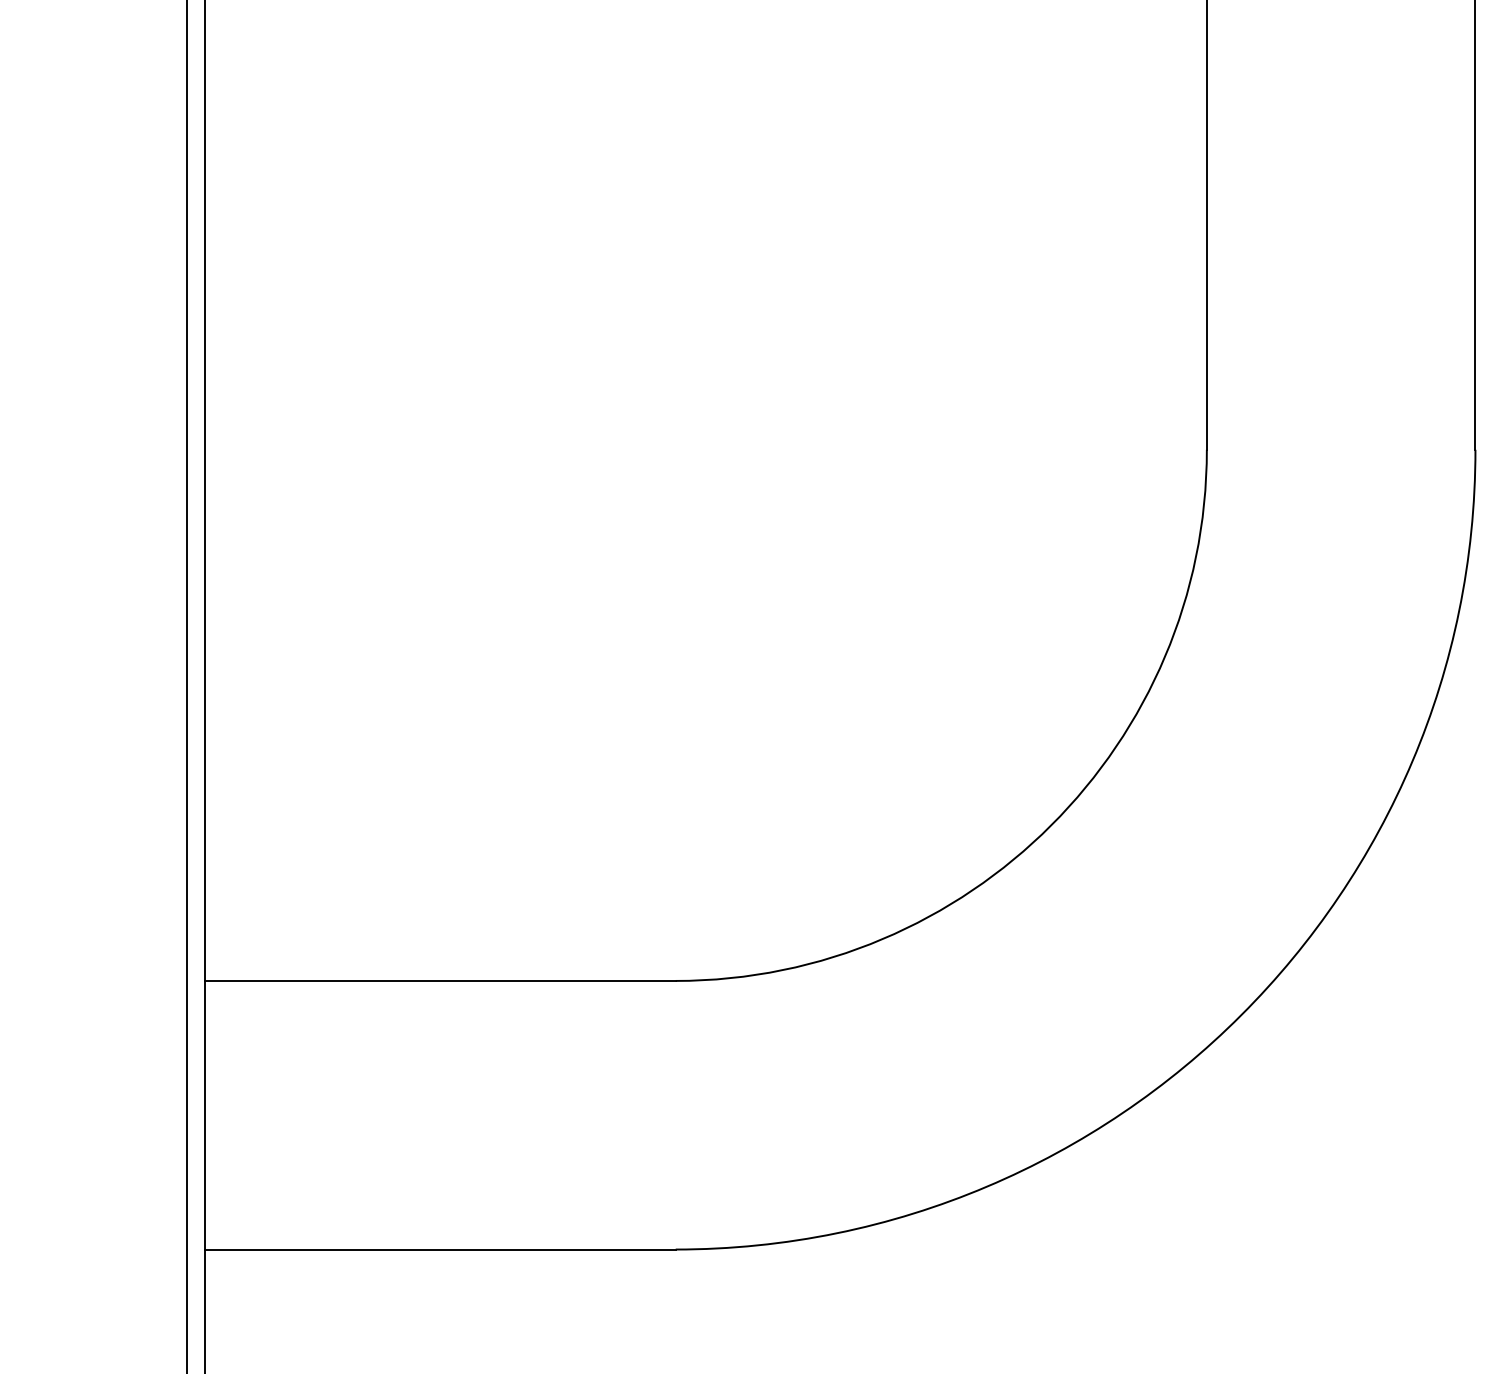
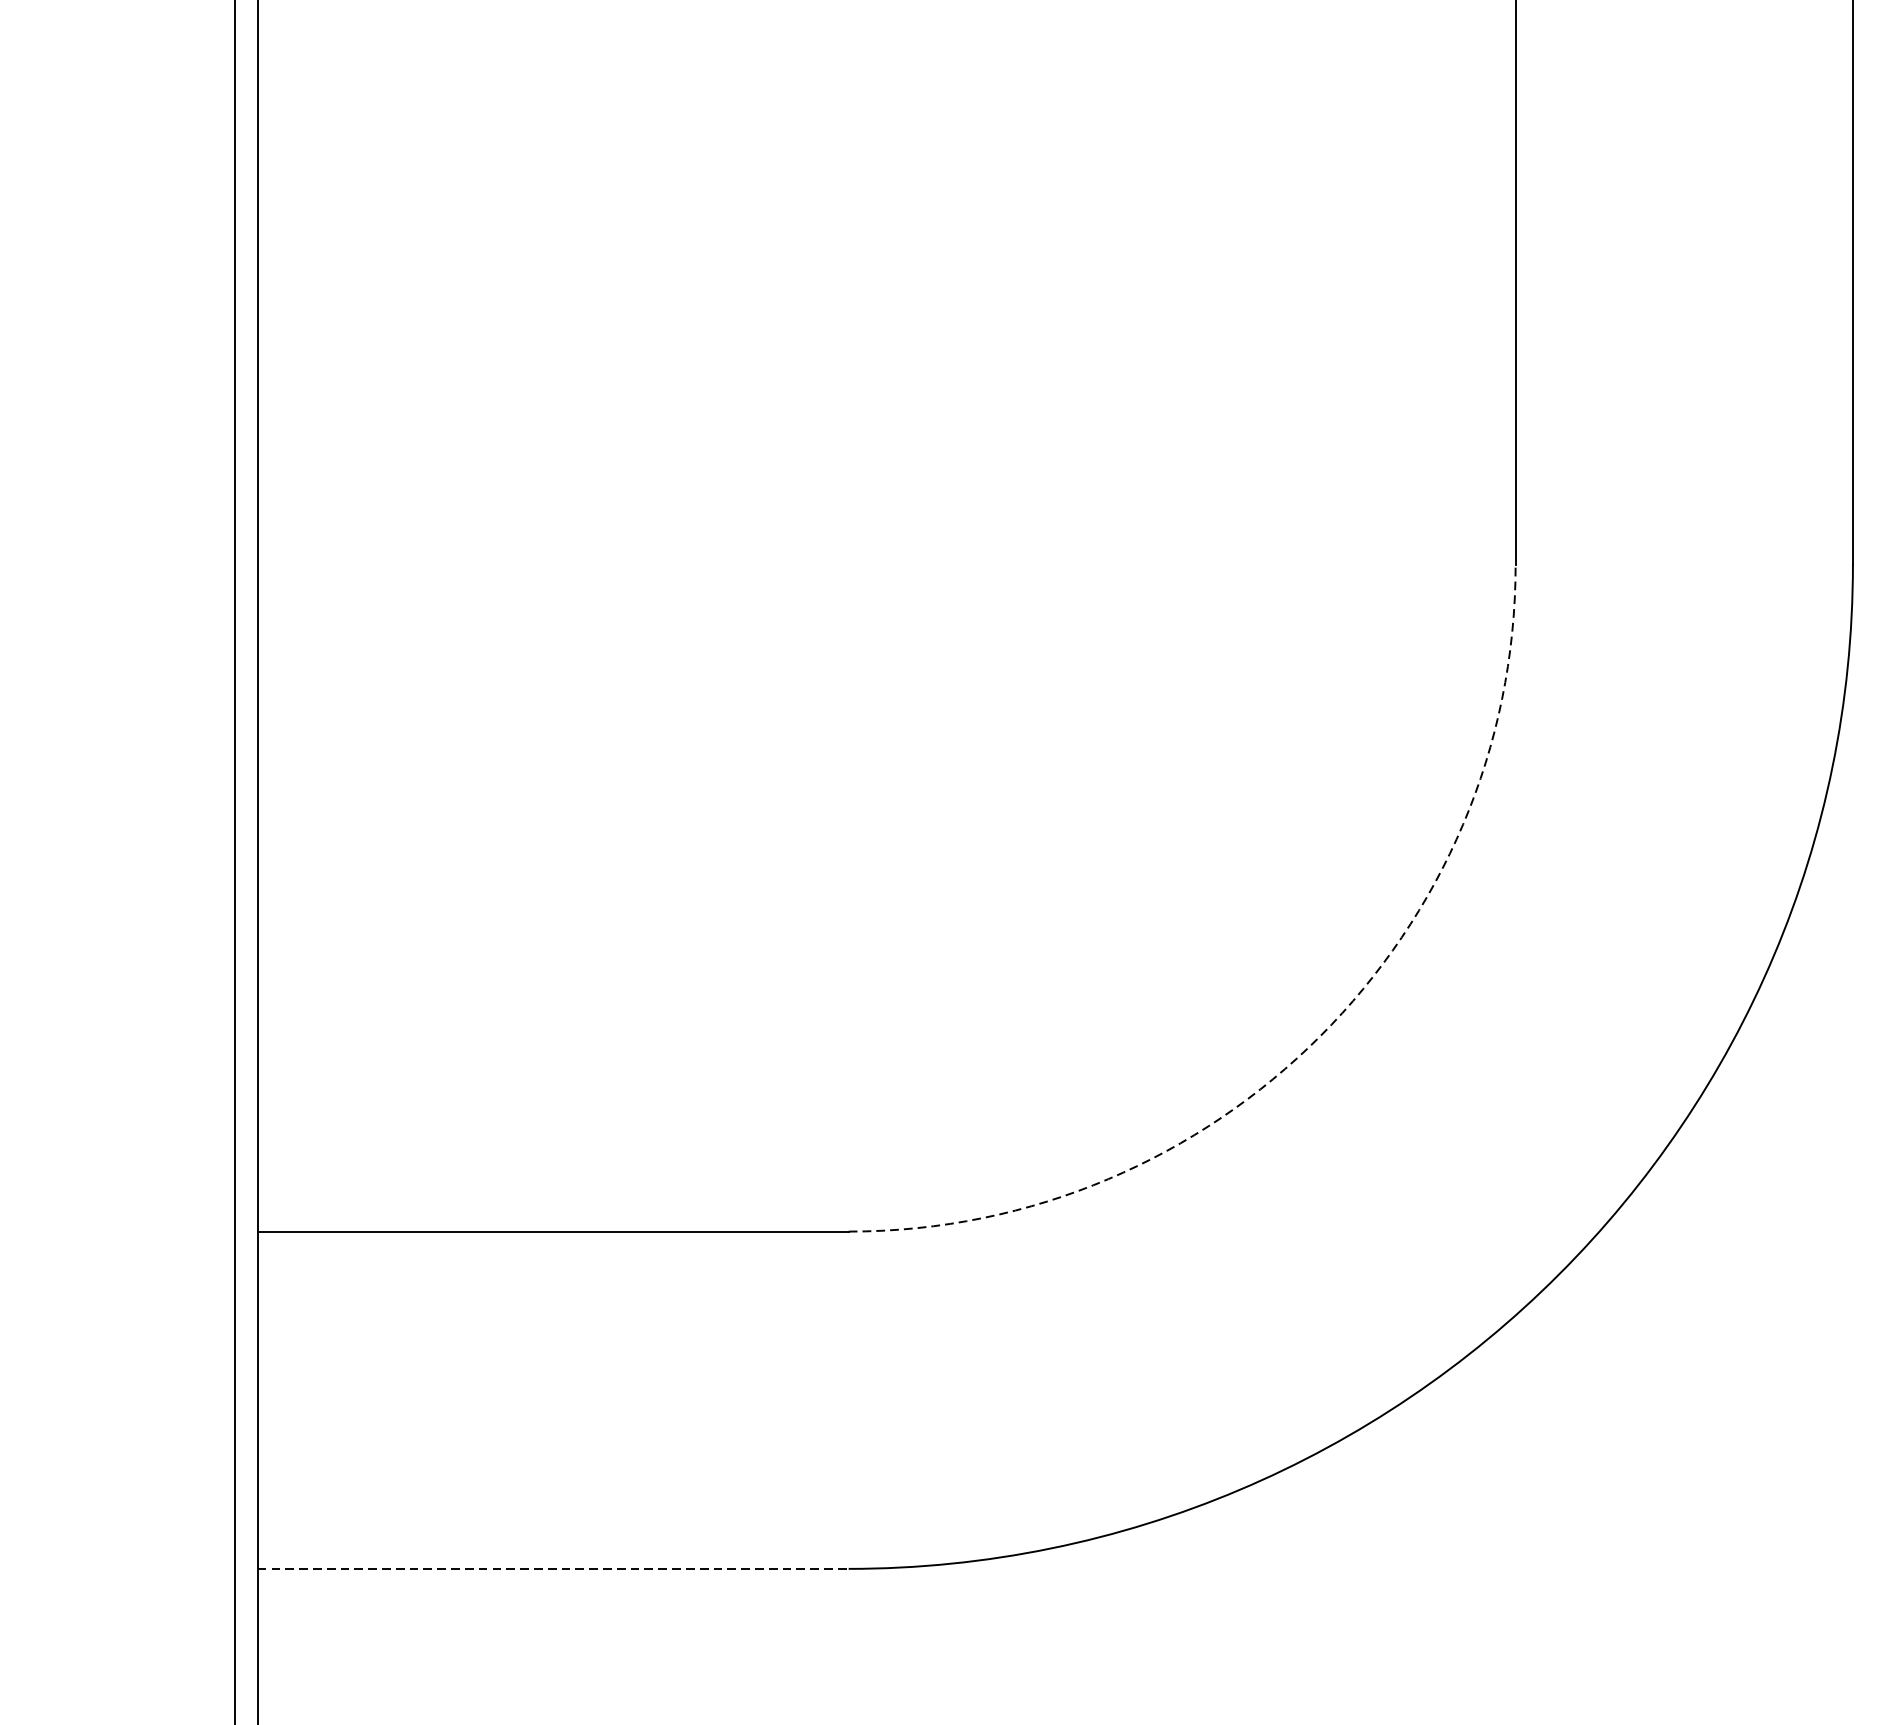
arc: (1051, 825) -> (1320, 1036), solid -> dashed
line: (440, 1249) -> (553, 1568), solid -> dashed

